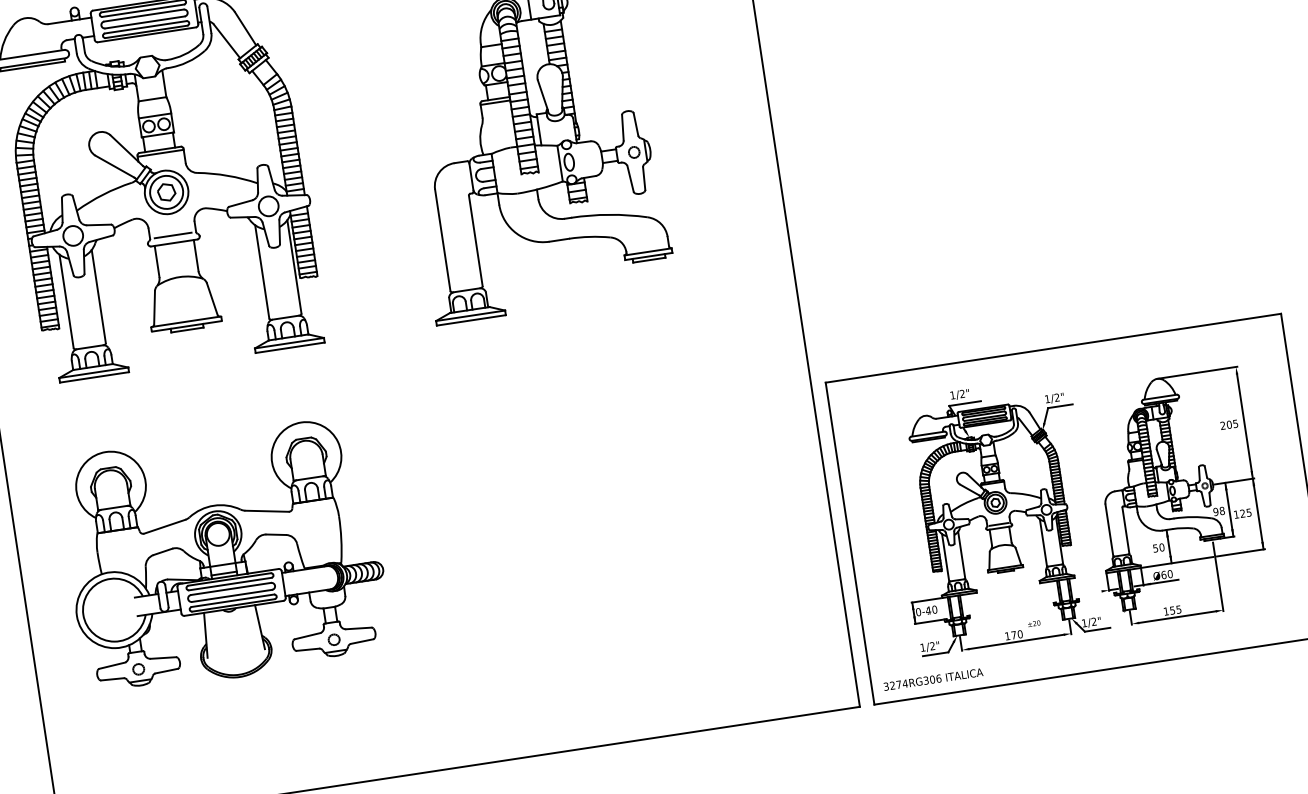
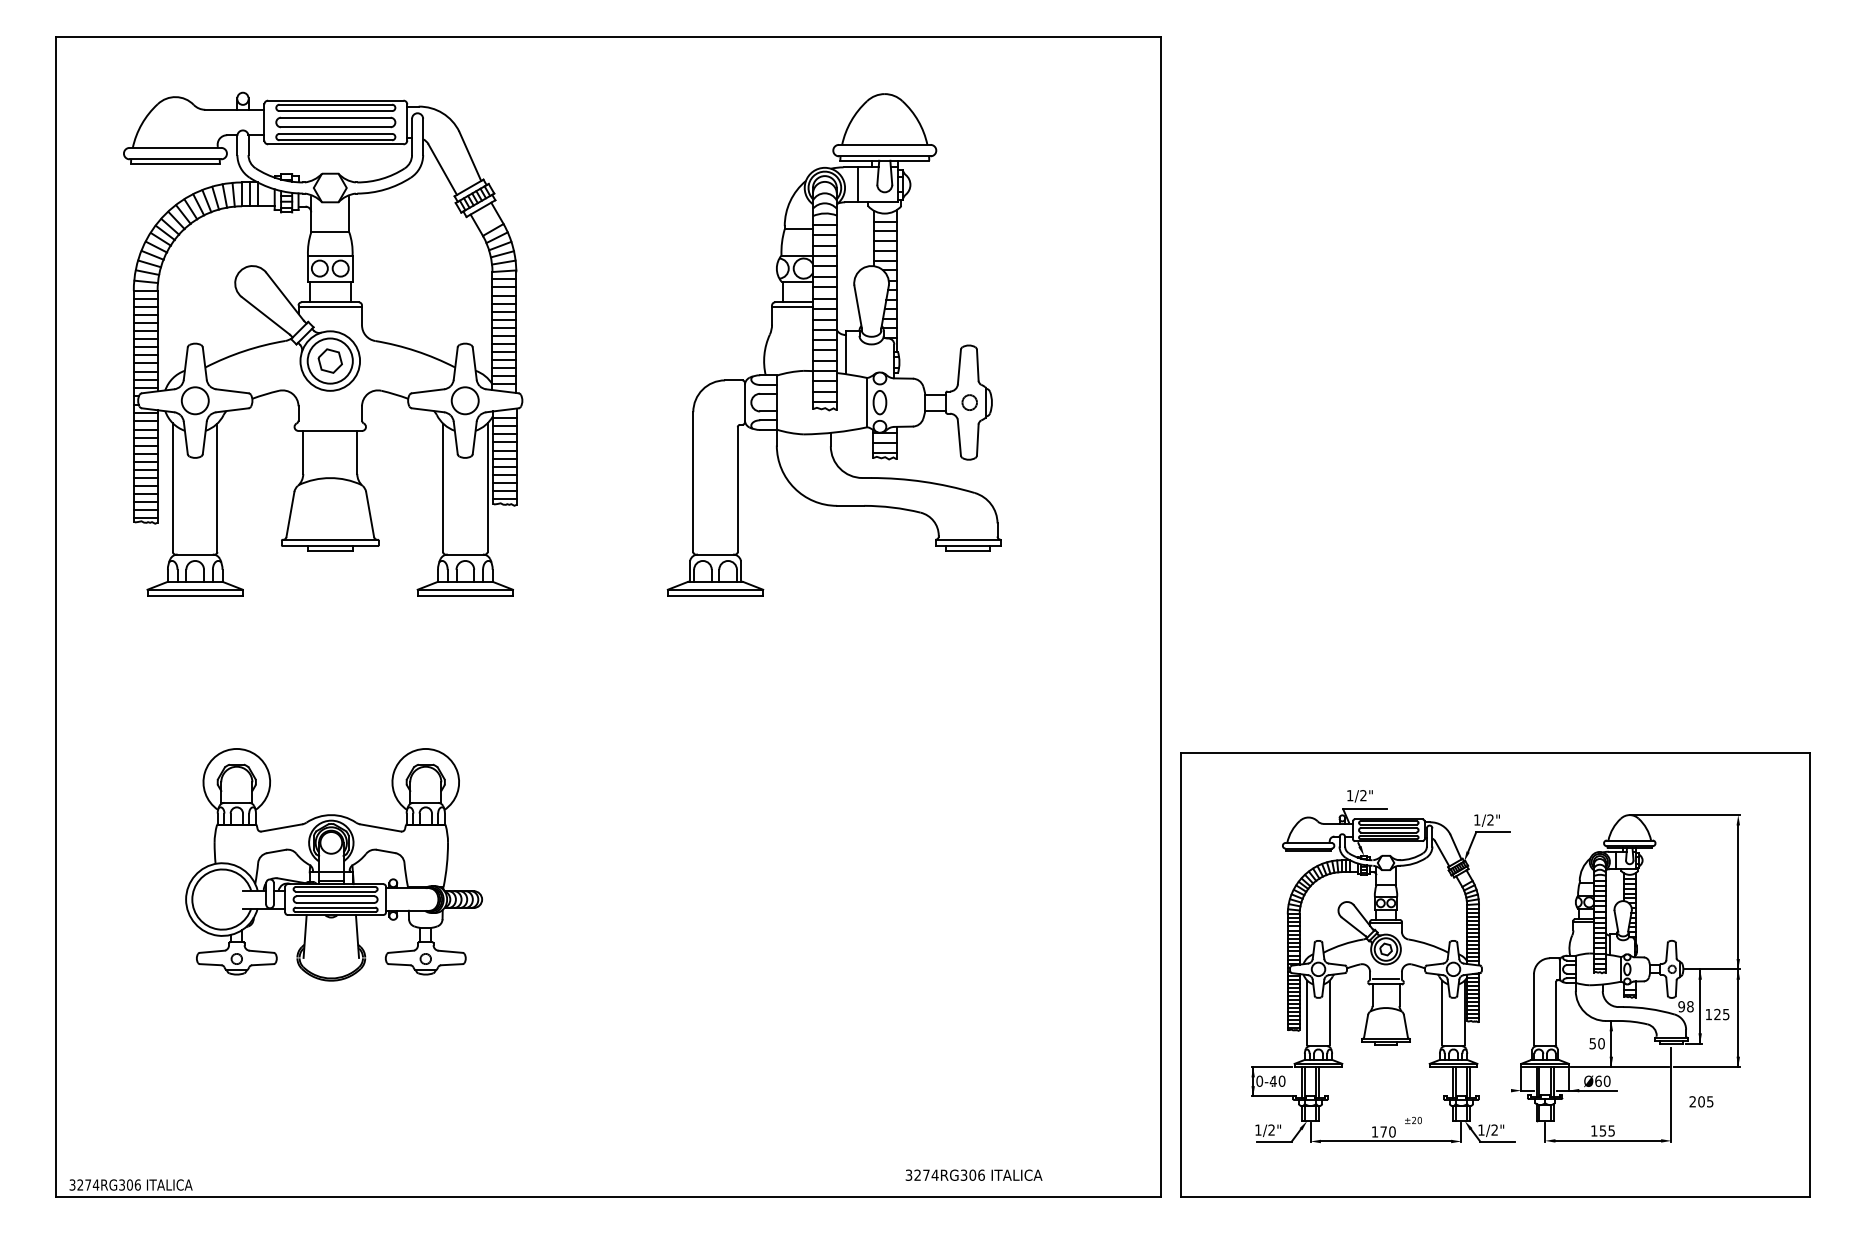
line: (172, 235) -> (329, 420), removed
text: (1229, 424) -> (1701, 1101), moved
part: (224, 556) -> (333, 864), size x0.7
text: (932, 679) -> (973, 1174), moved

